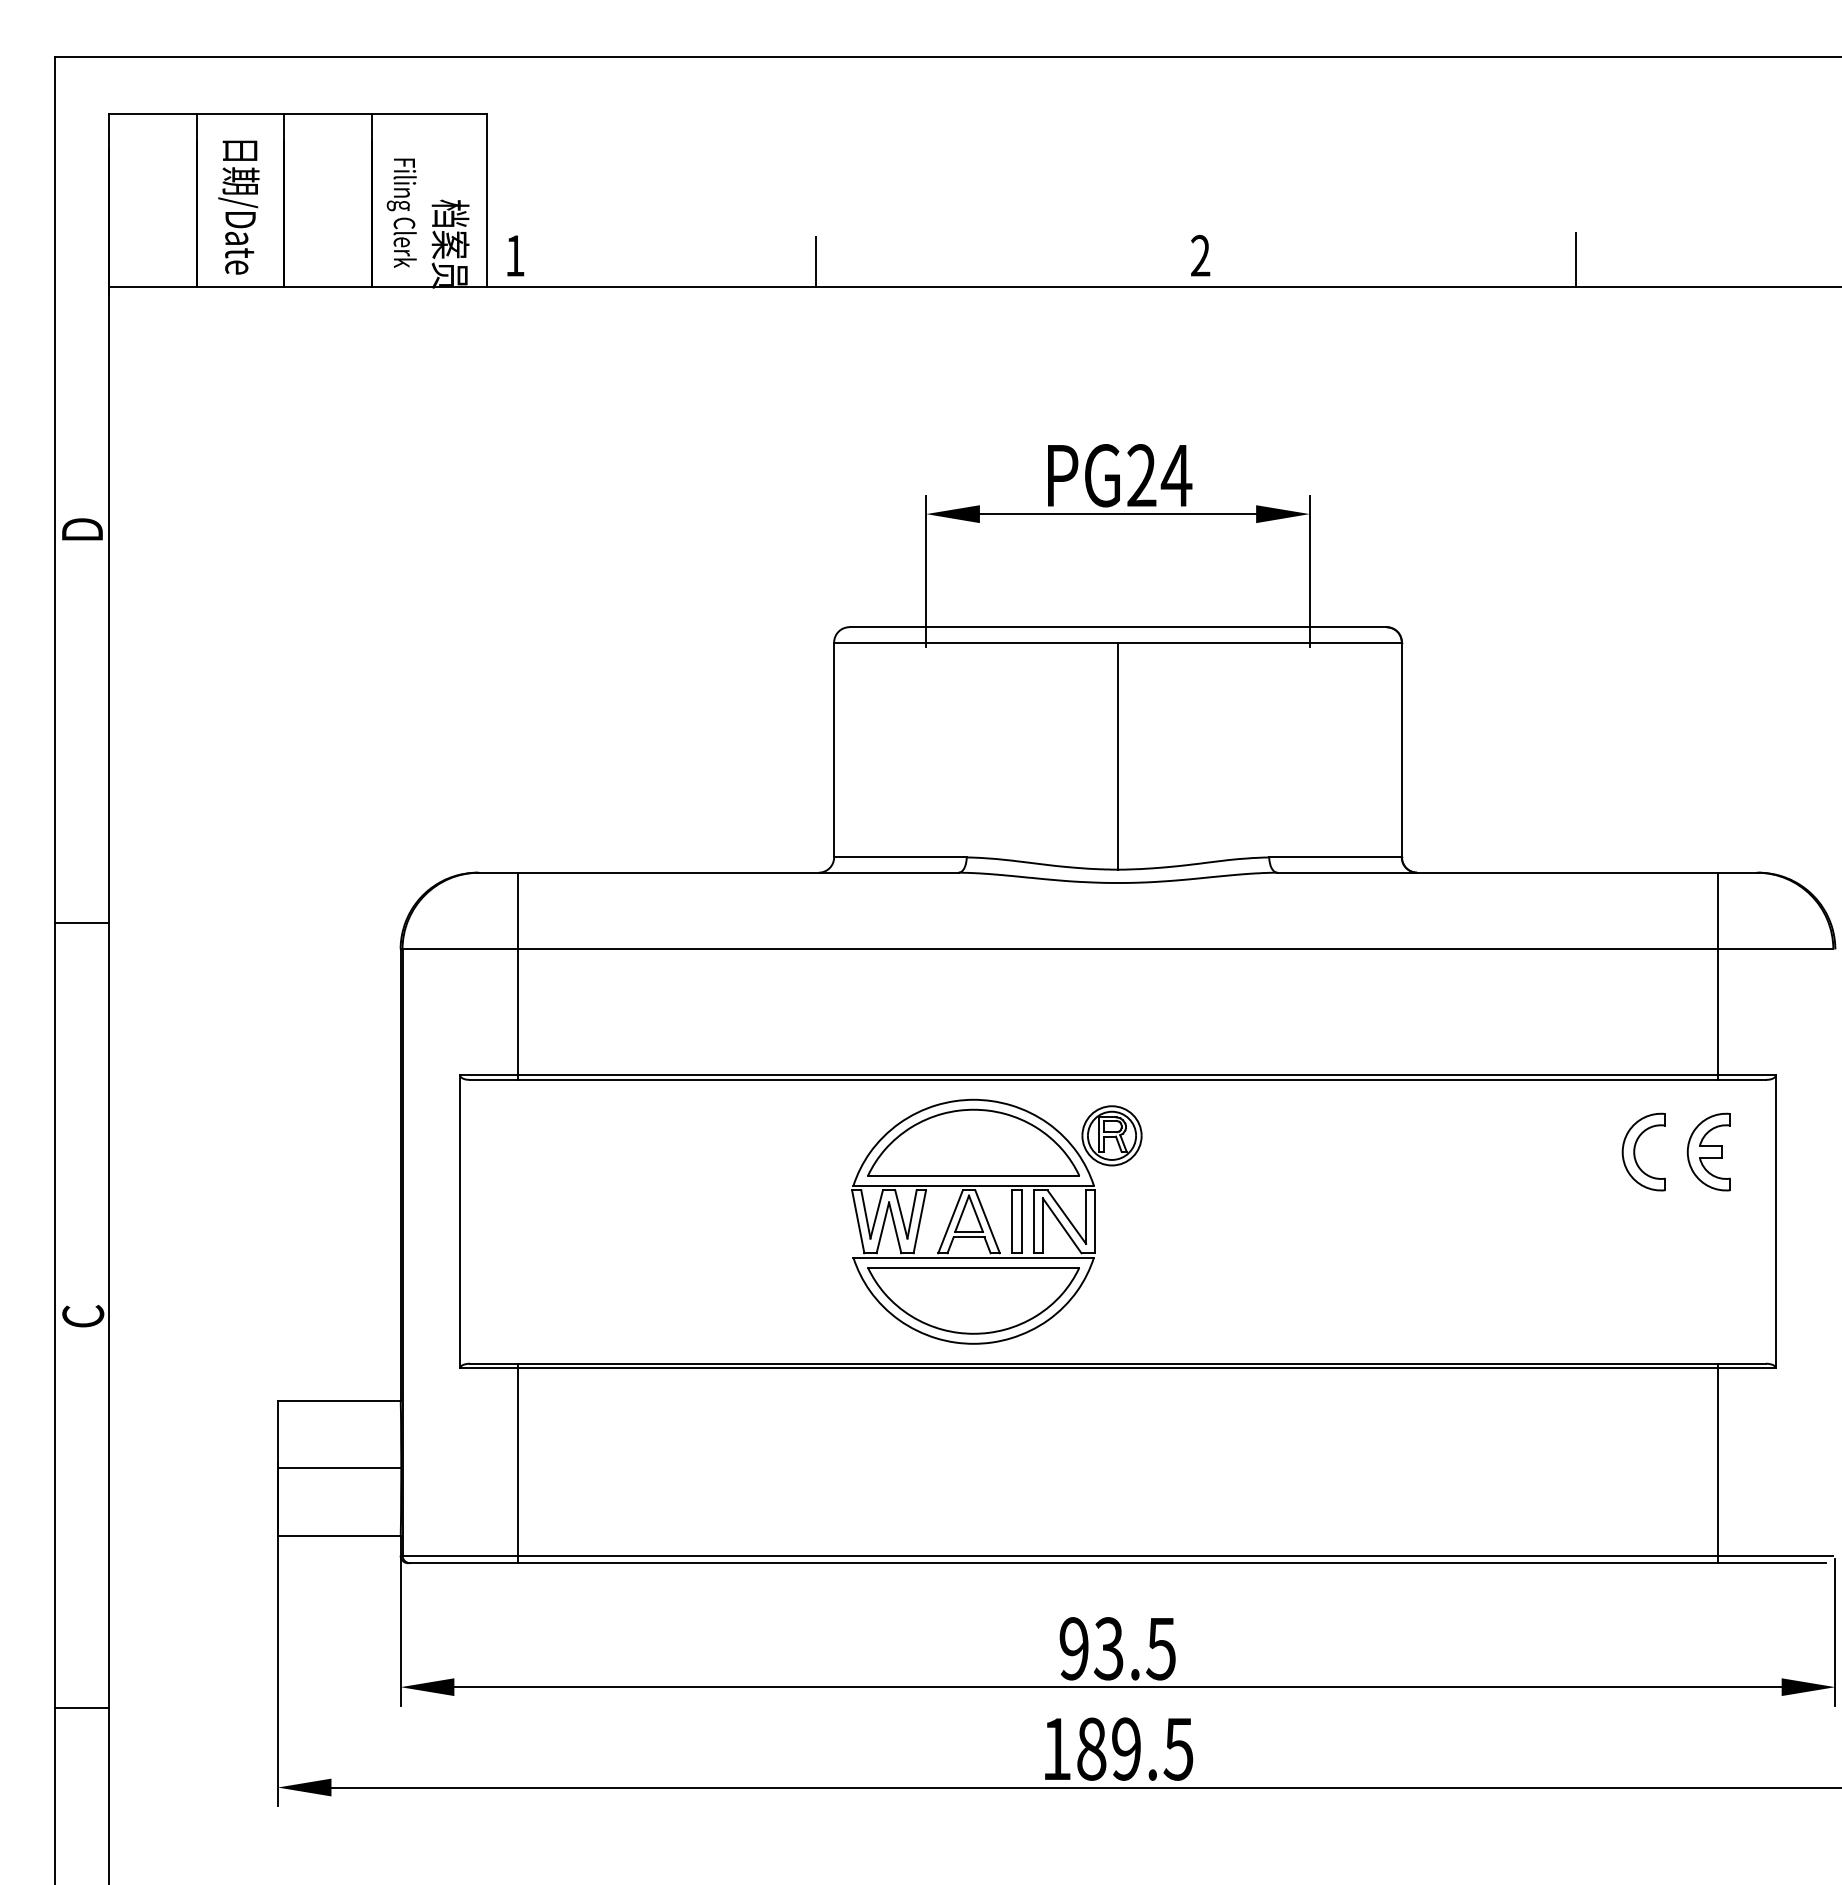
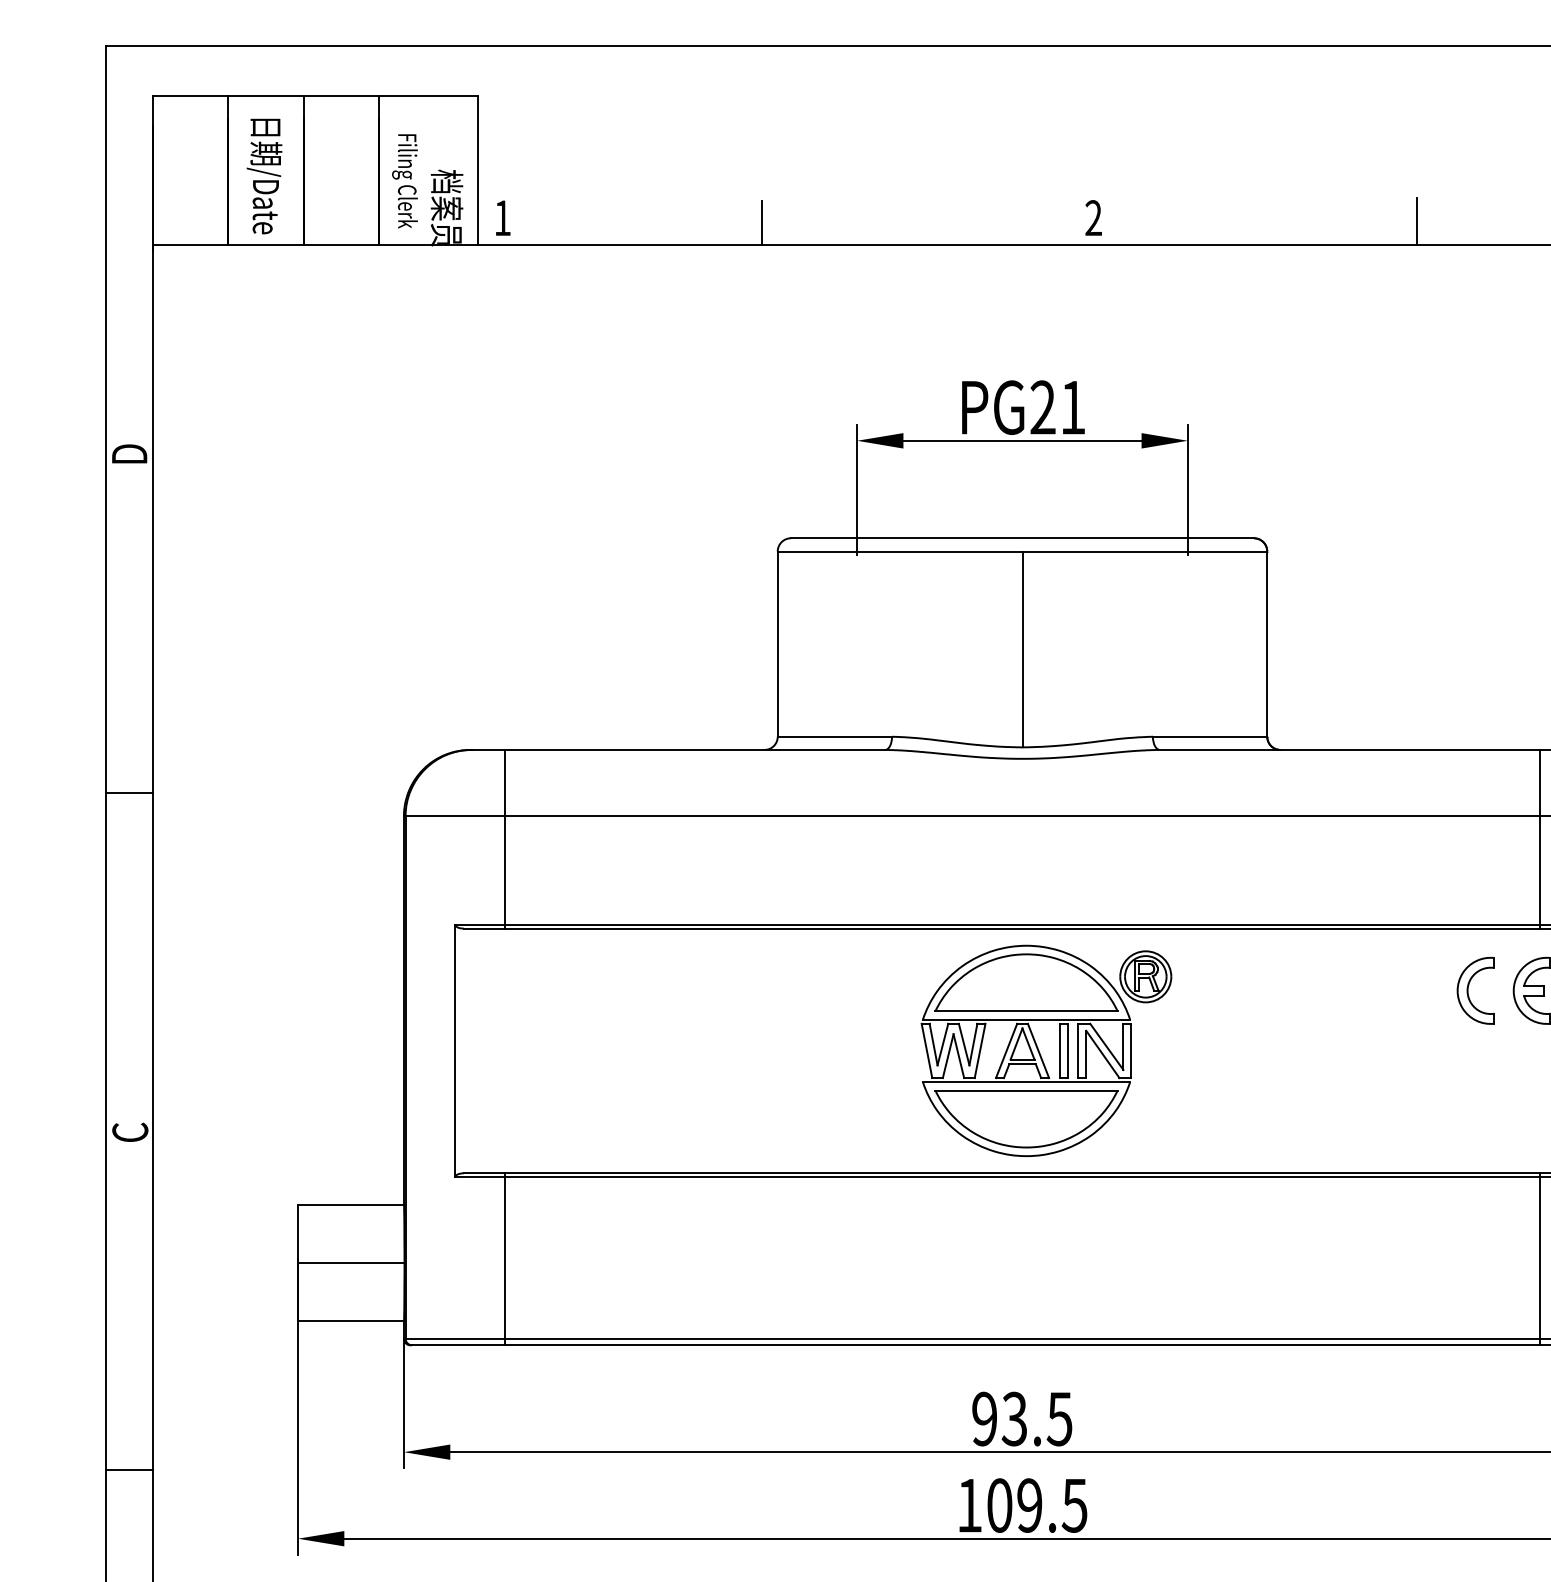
text: (1176, 475) -> (1072, 407), PG24 -> PG21
part: (989, 1223) -> (1040, 1052), moved
text: (1091, 1748) -> (999, 1505), 189.5 -> 109.5

